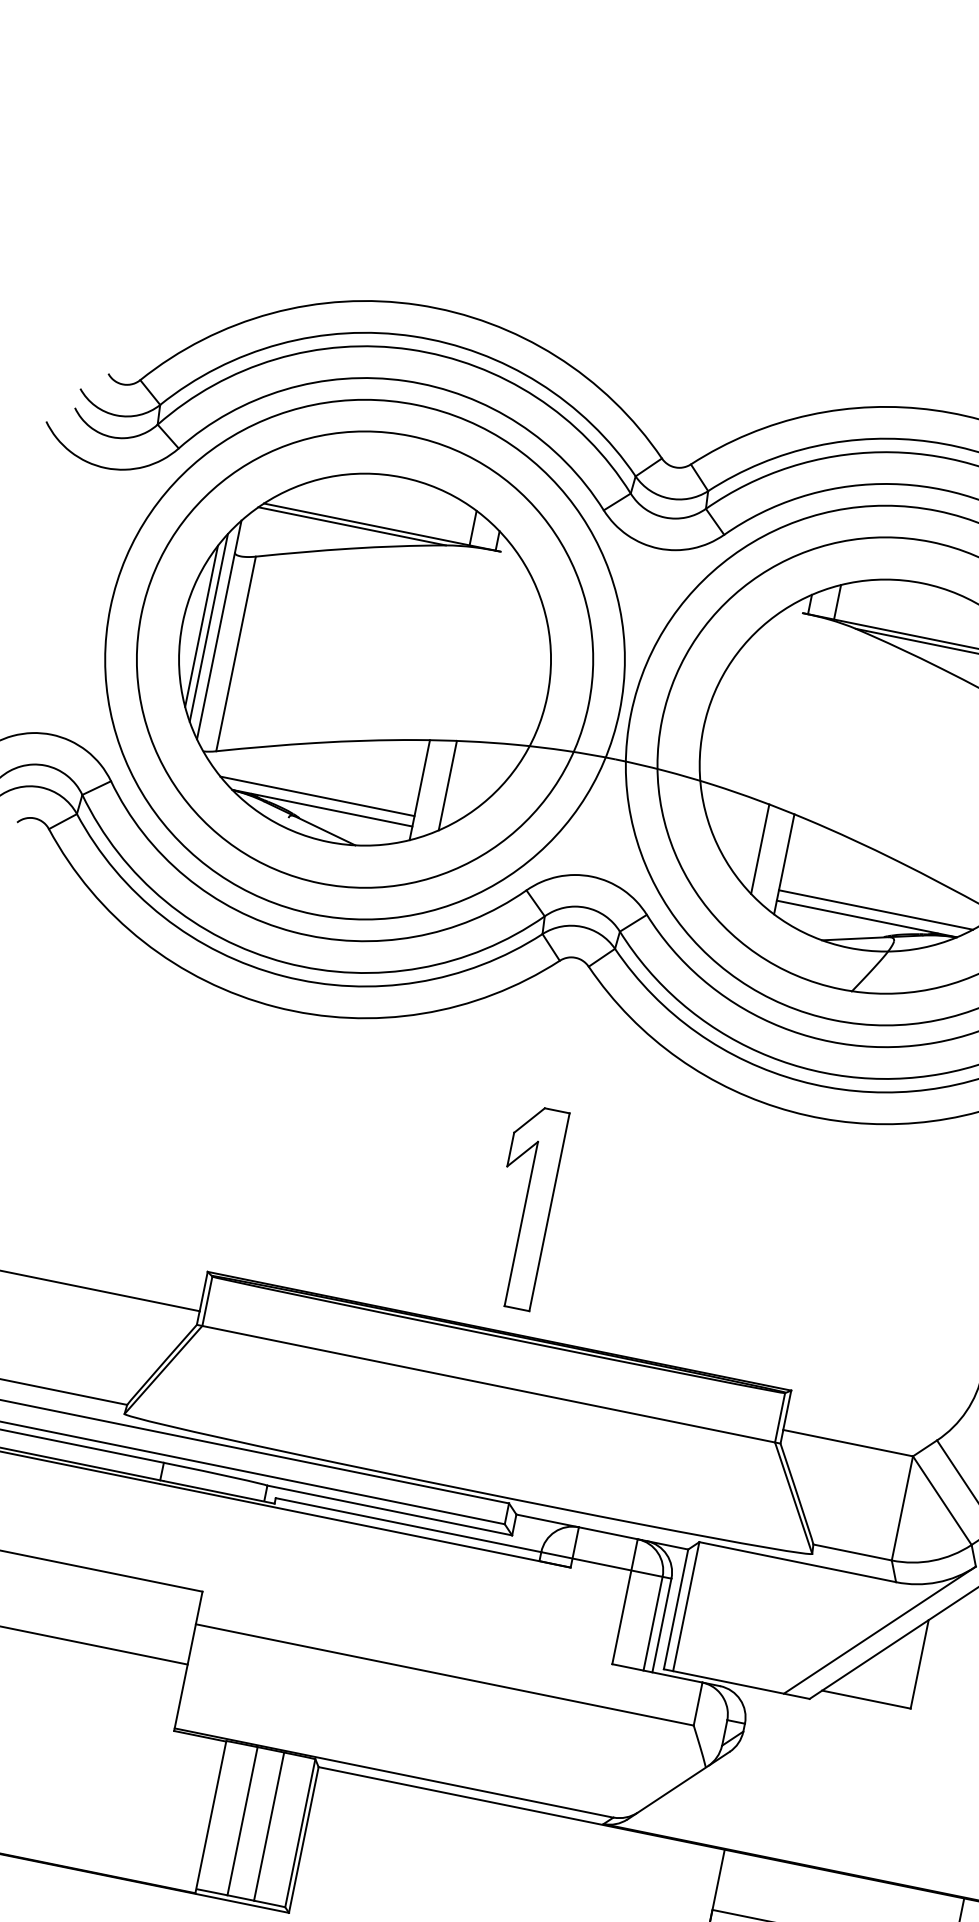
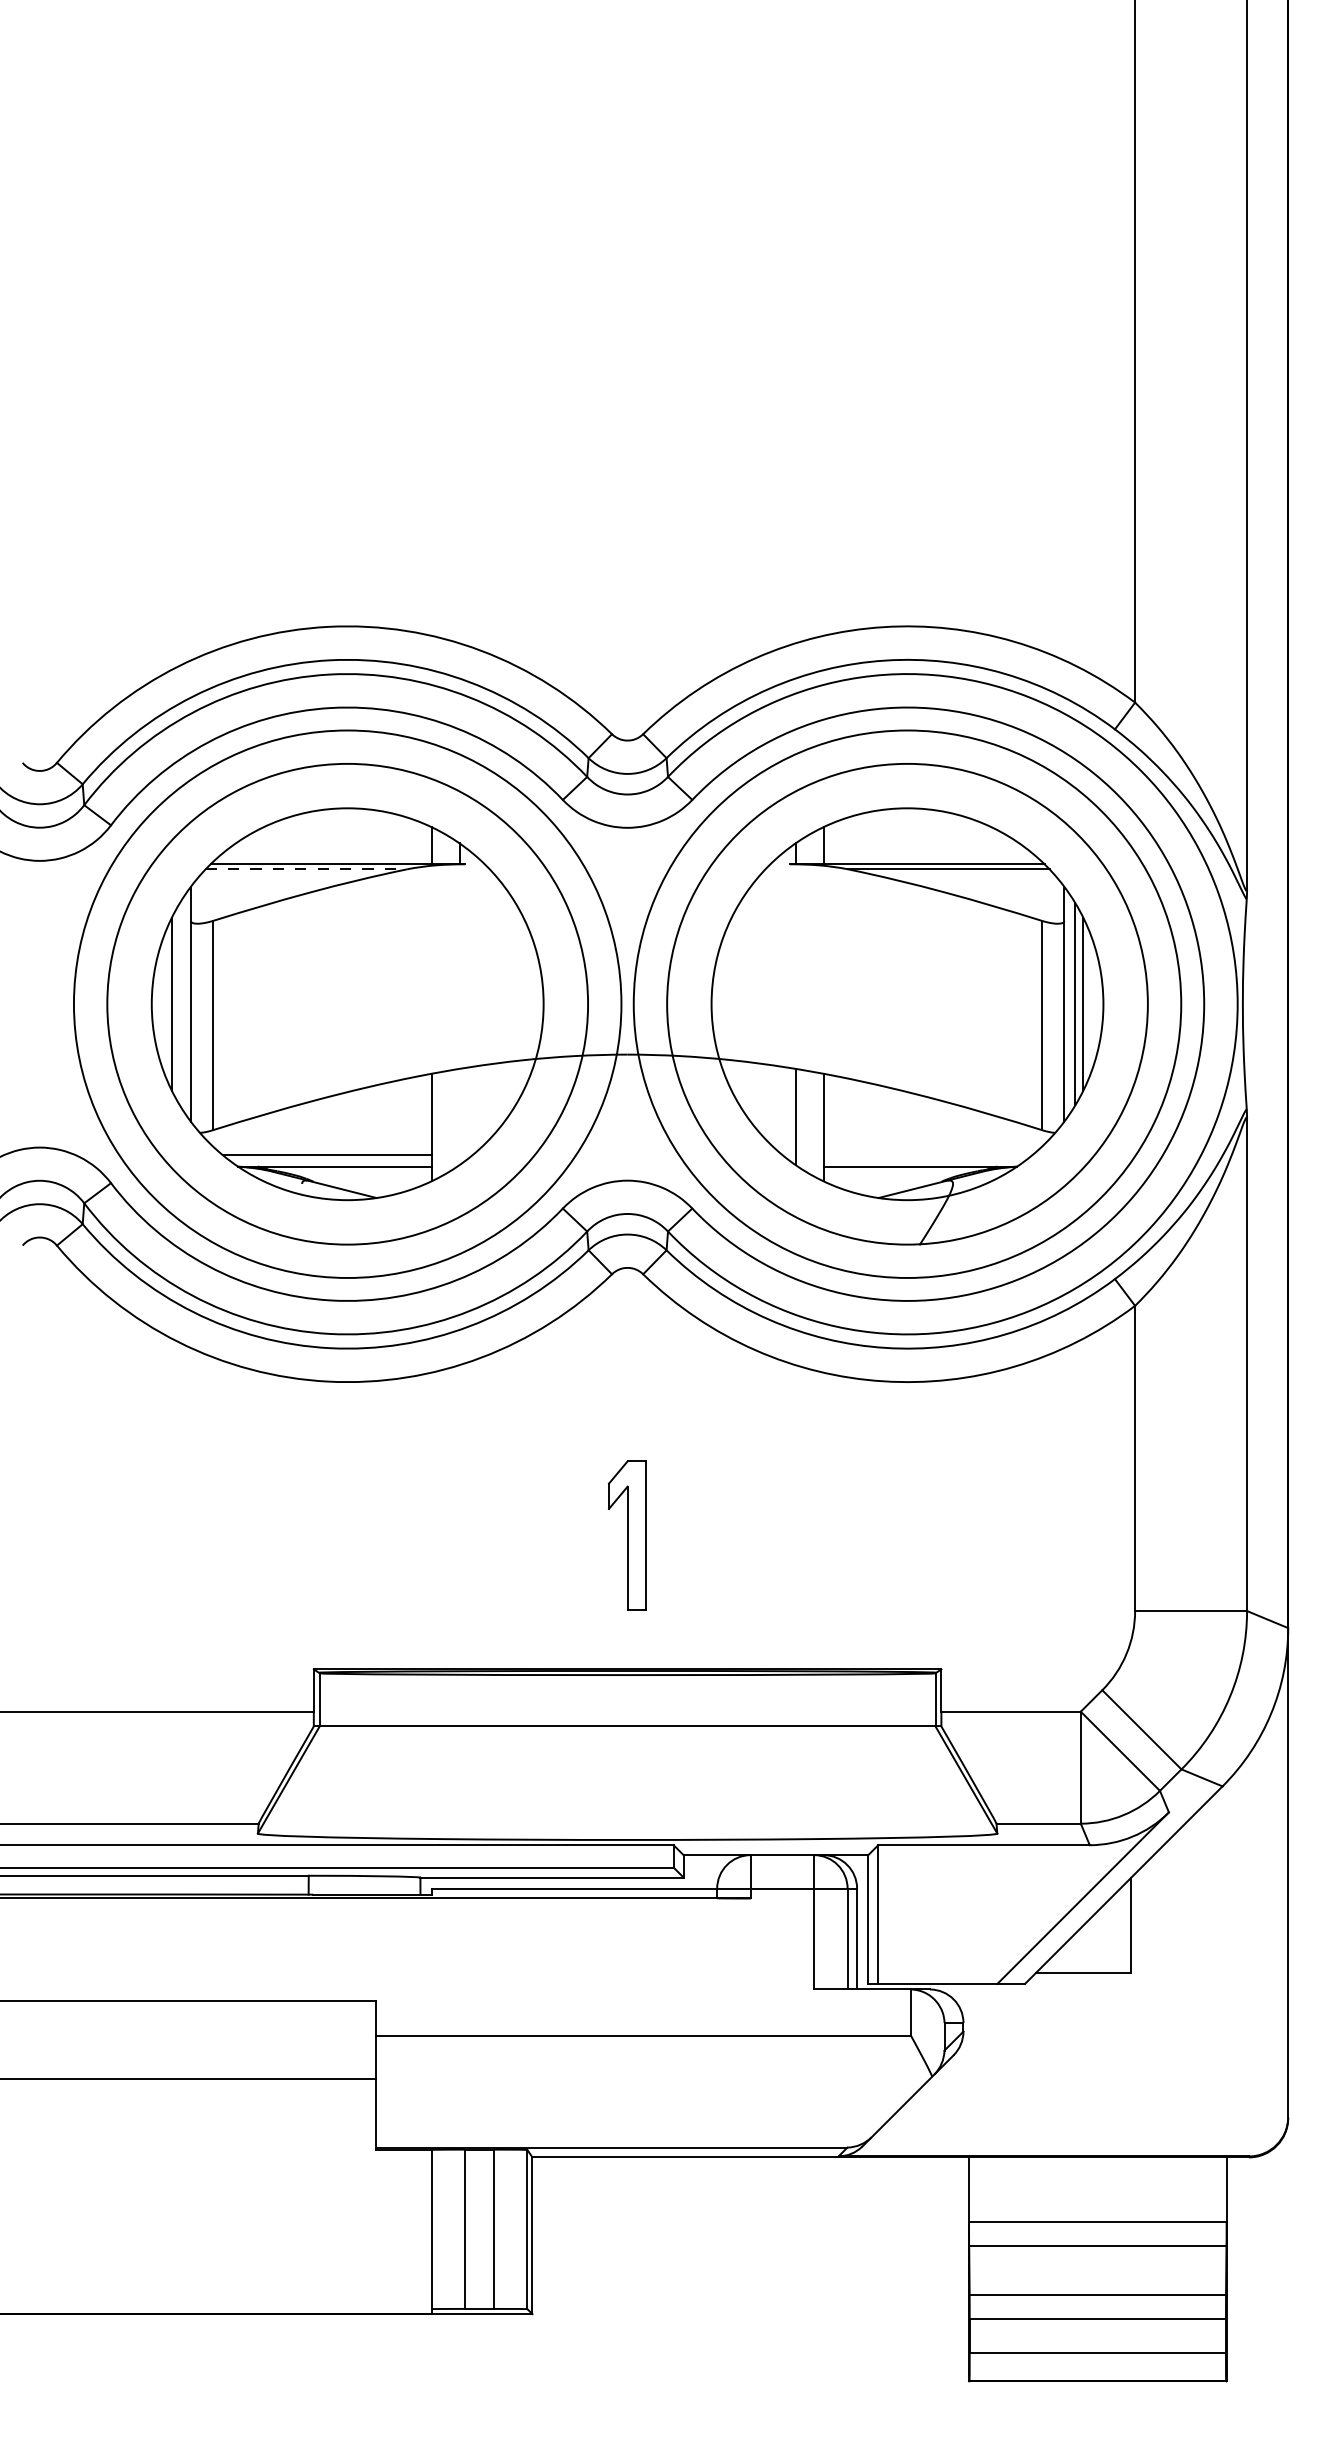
line: (352, 526) -> (306, 869), solid -> dashed
line: (208, 628) -> (179, 1004), removed
line: (447, 785) -> (459, 1116), removed
line: (875, 910) -> (927, 1155), removed
part: (524, 1206) -> (627, 1535), size x0.7

